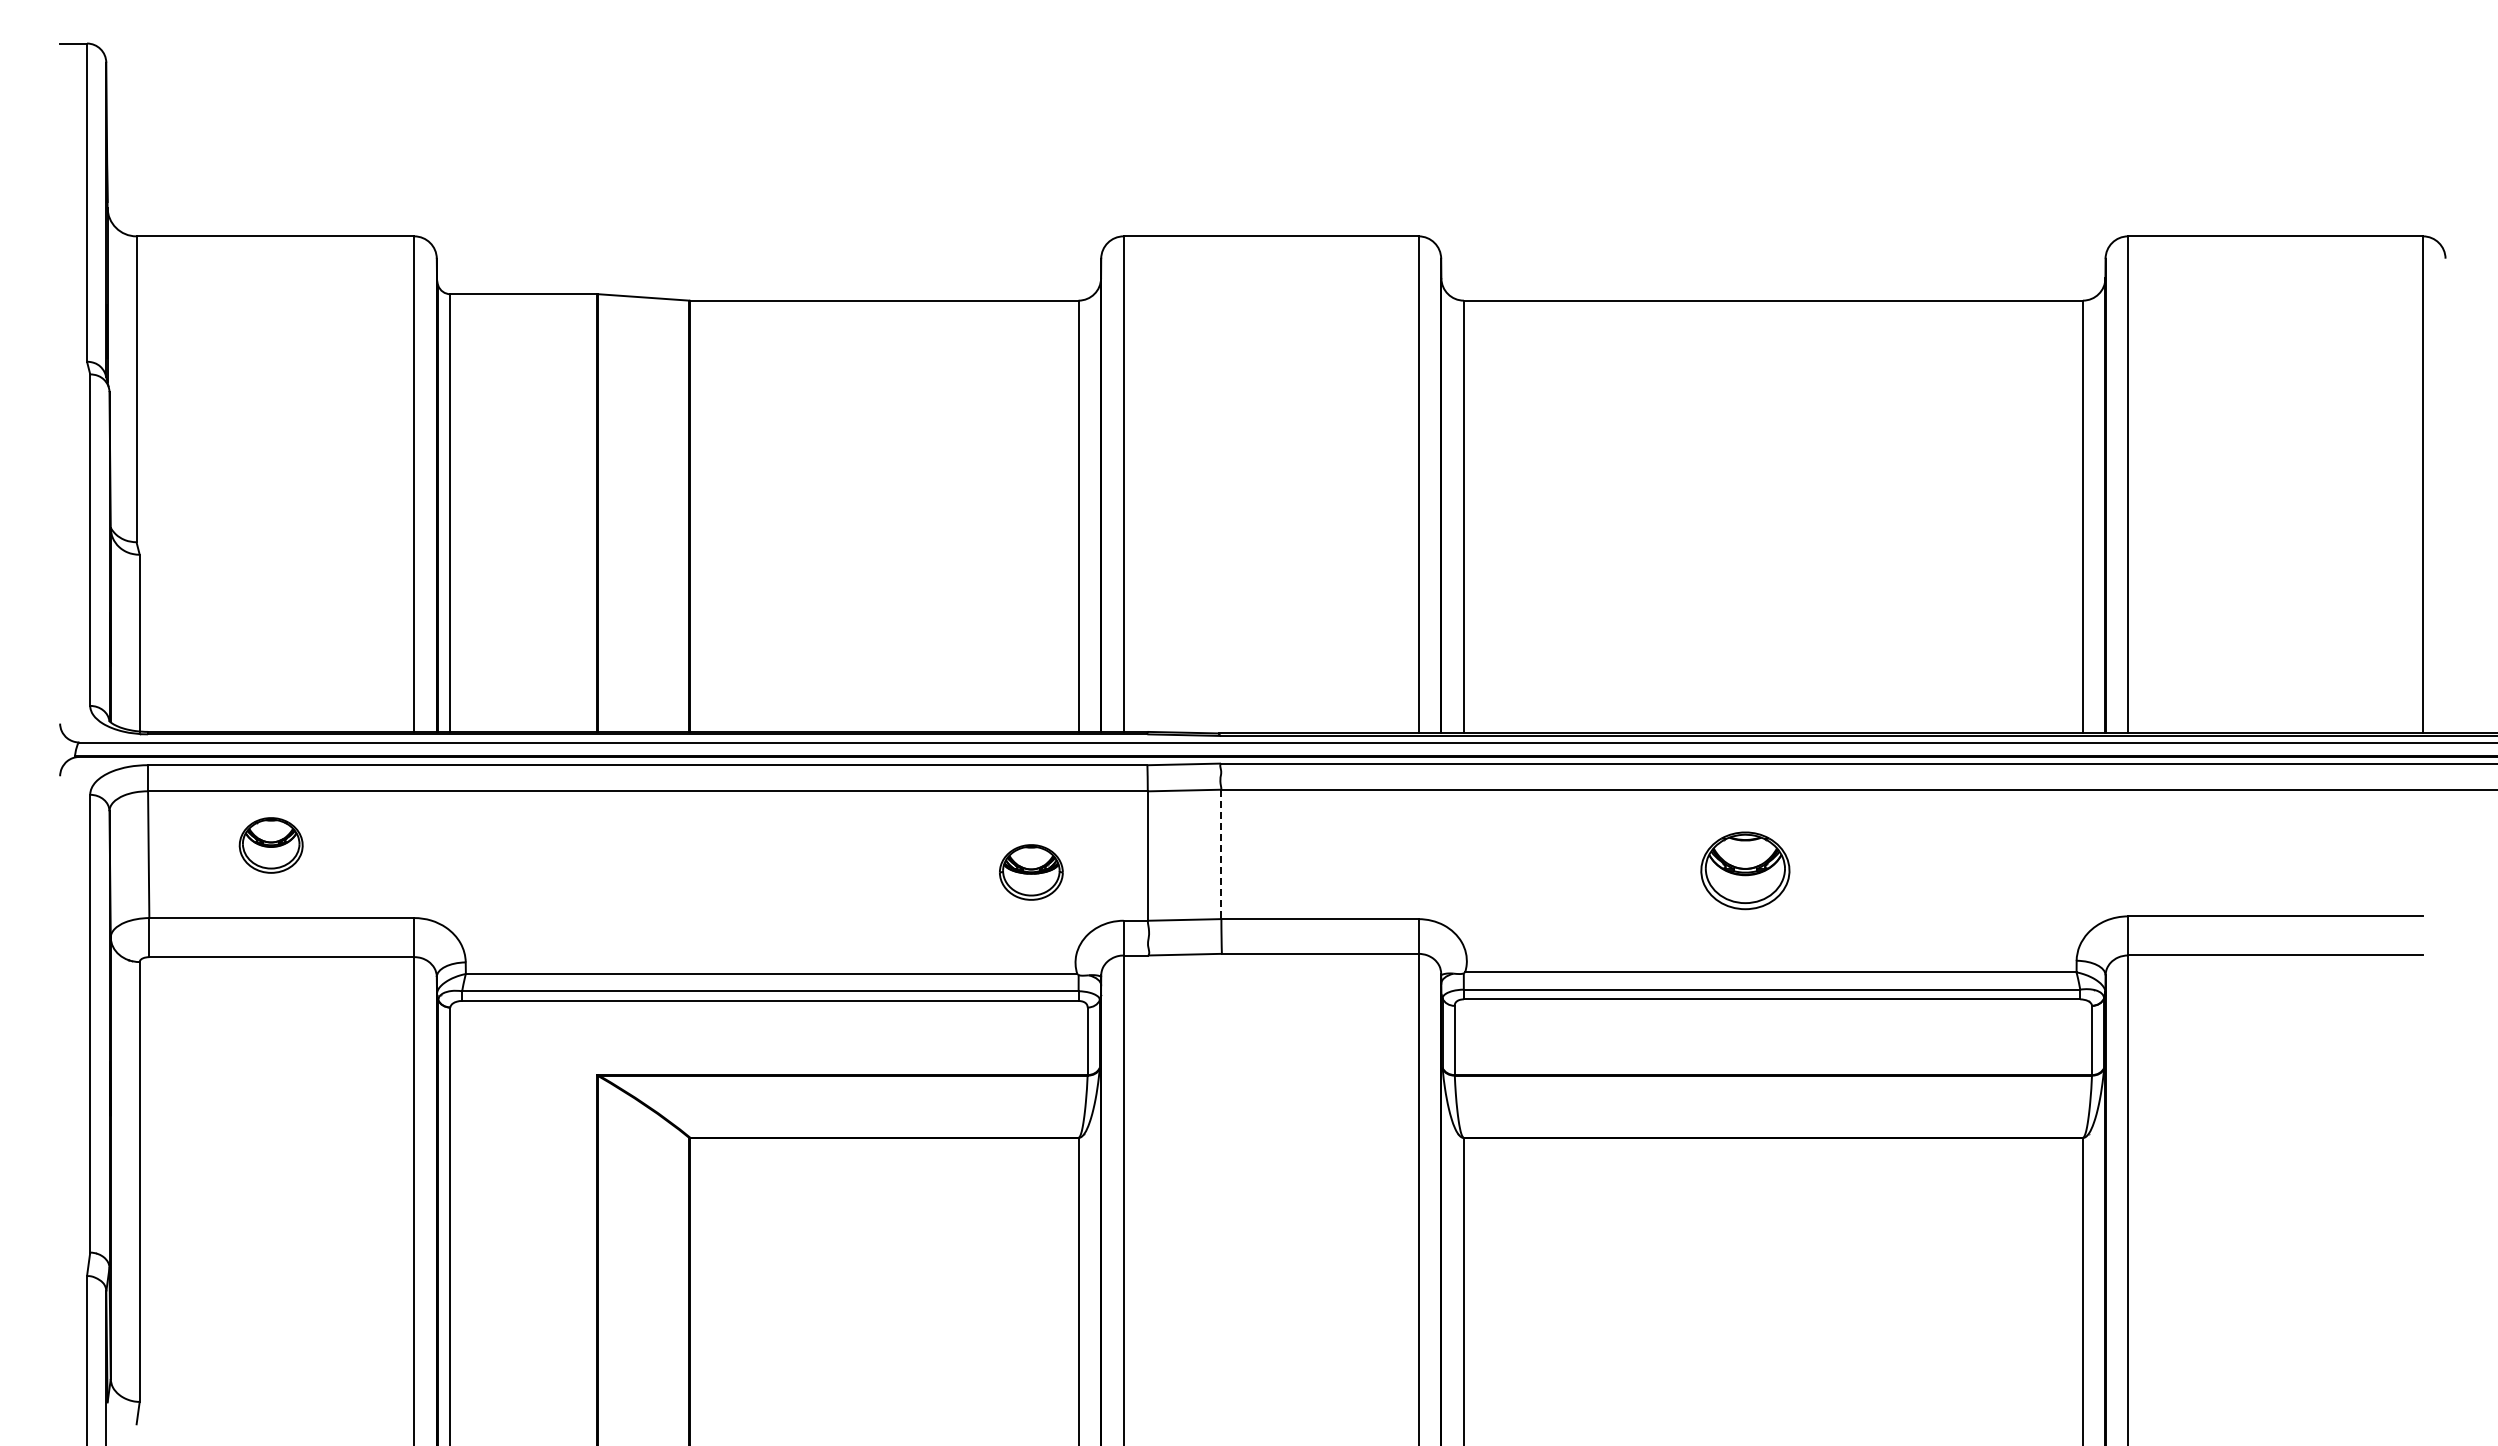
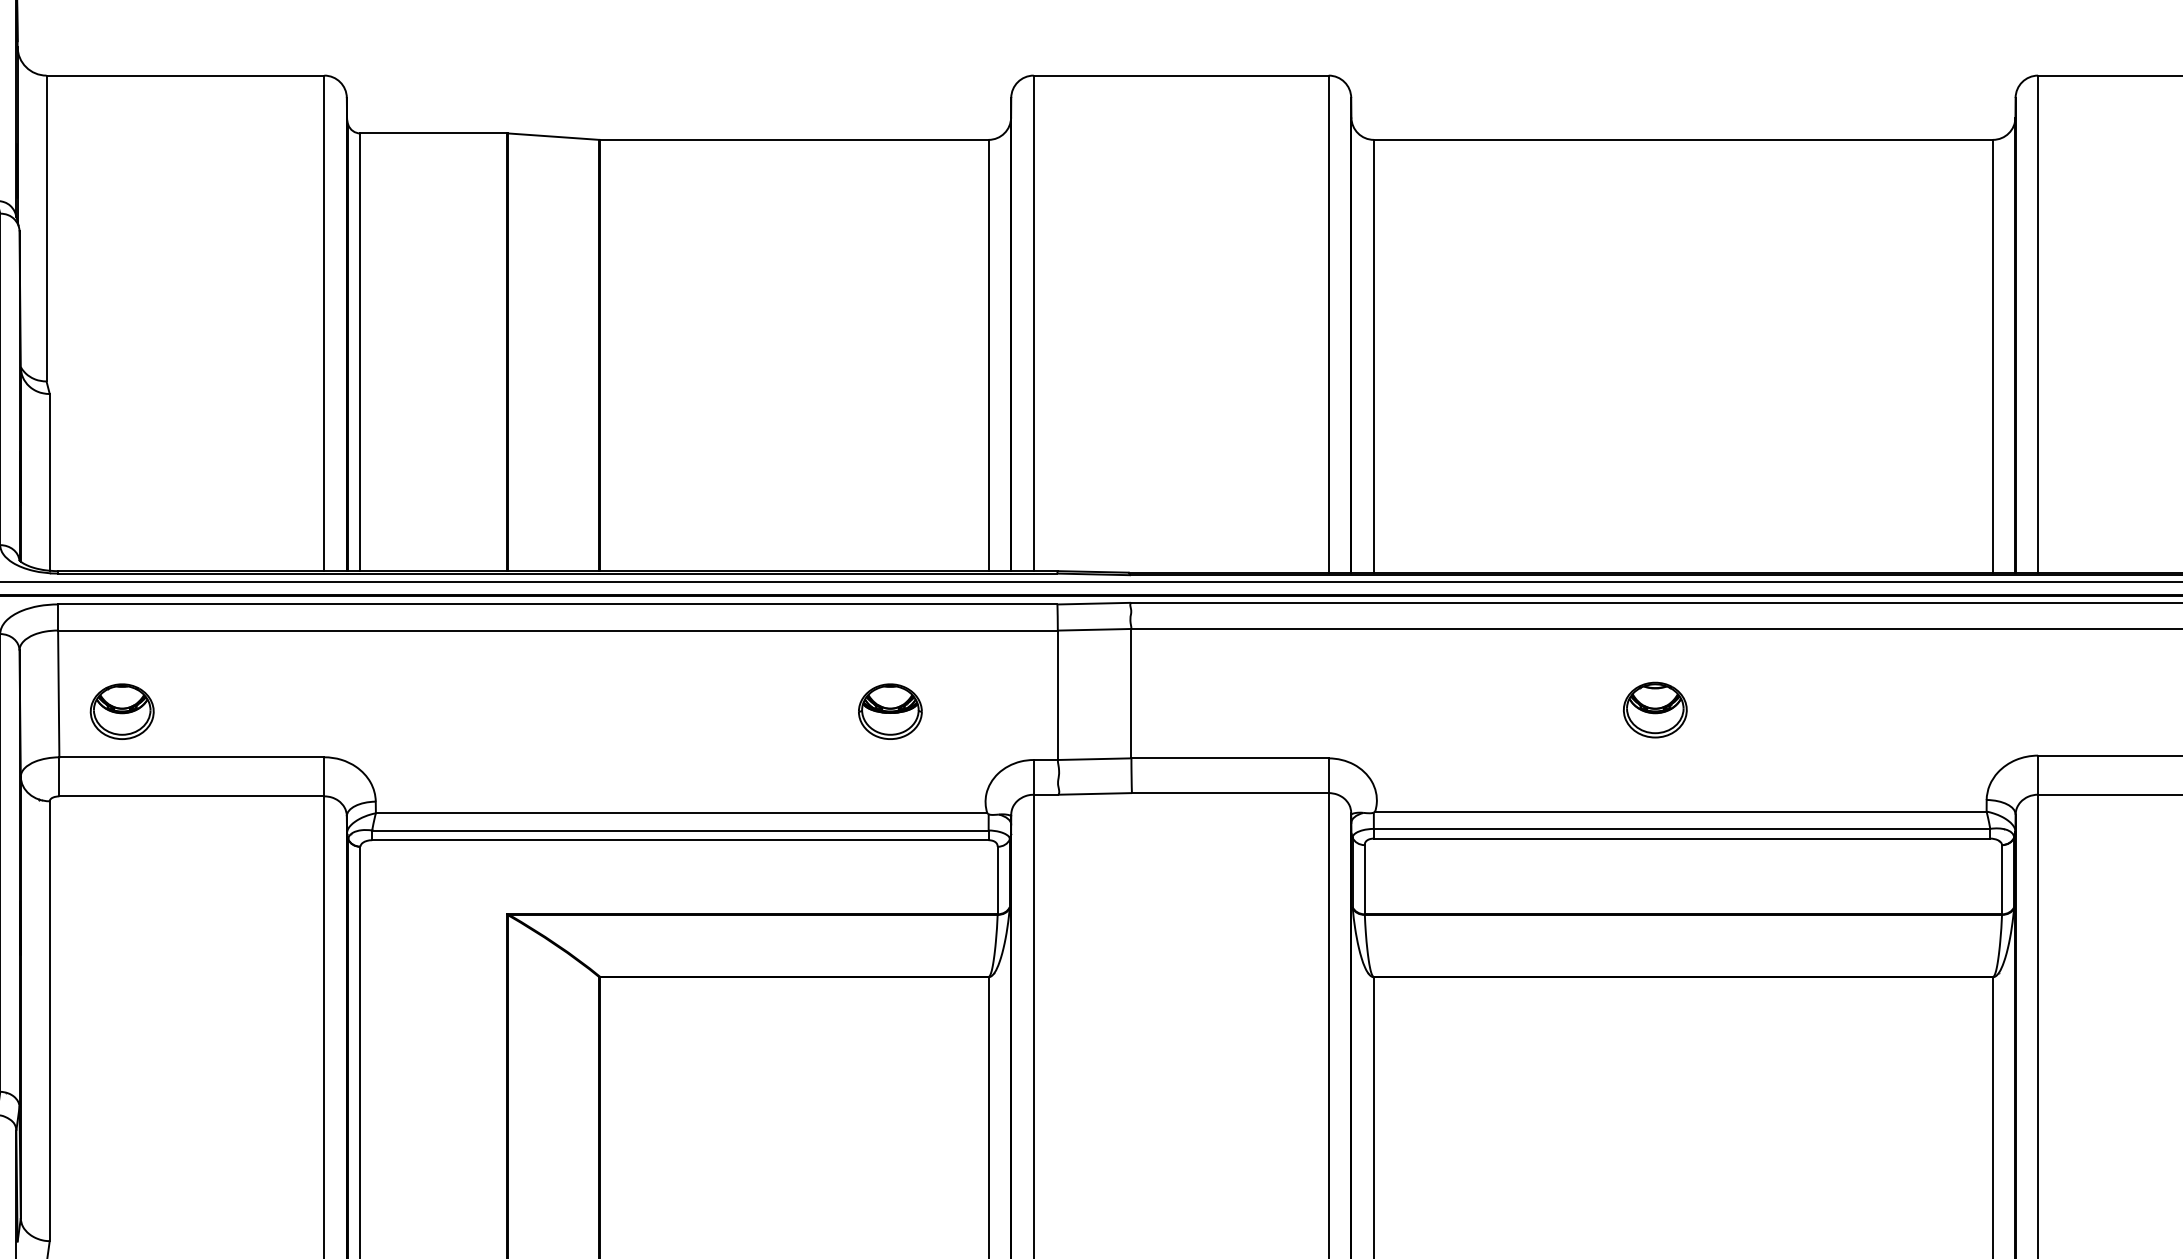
part: (270, 845) -> (121, 711), moved
line: (1221, 854) -> (1131, 693), dashed -> solid
part: (1744, 870) -> (1654, 709), size x0.71
part: (1031, 872) -> (890, 711), moved

